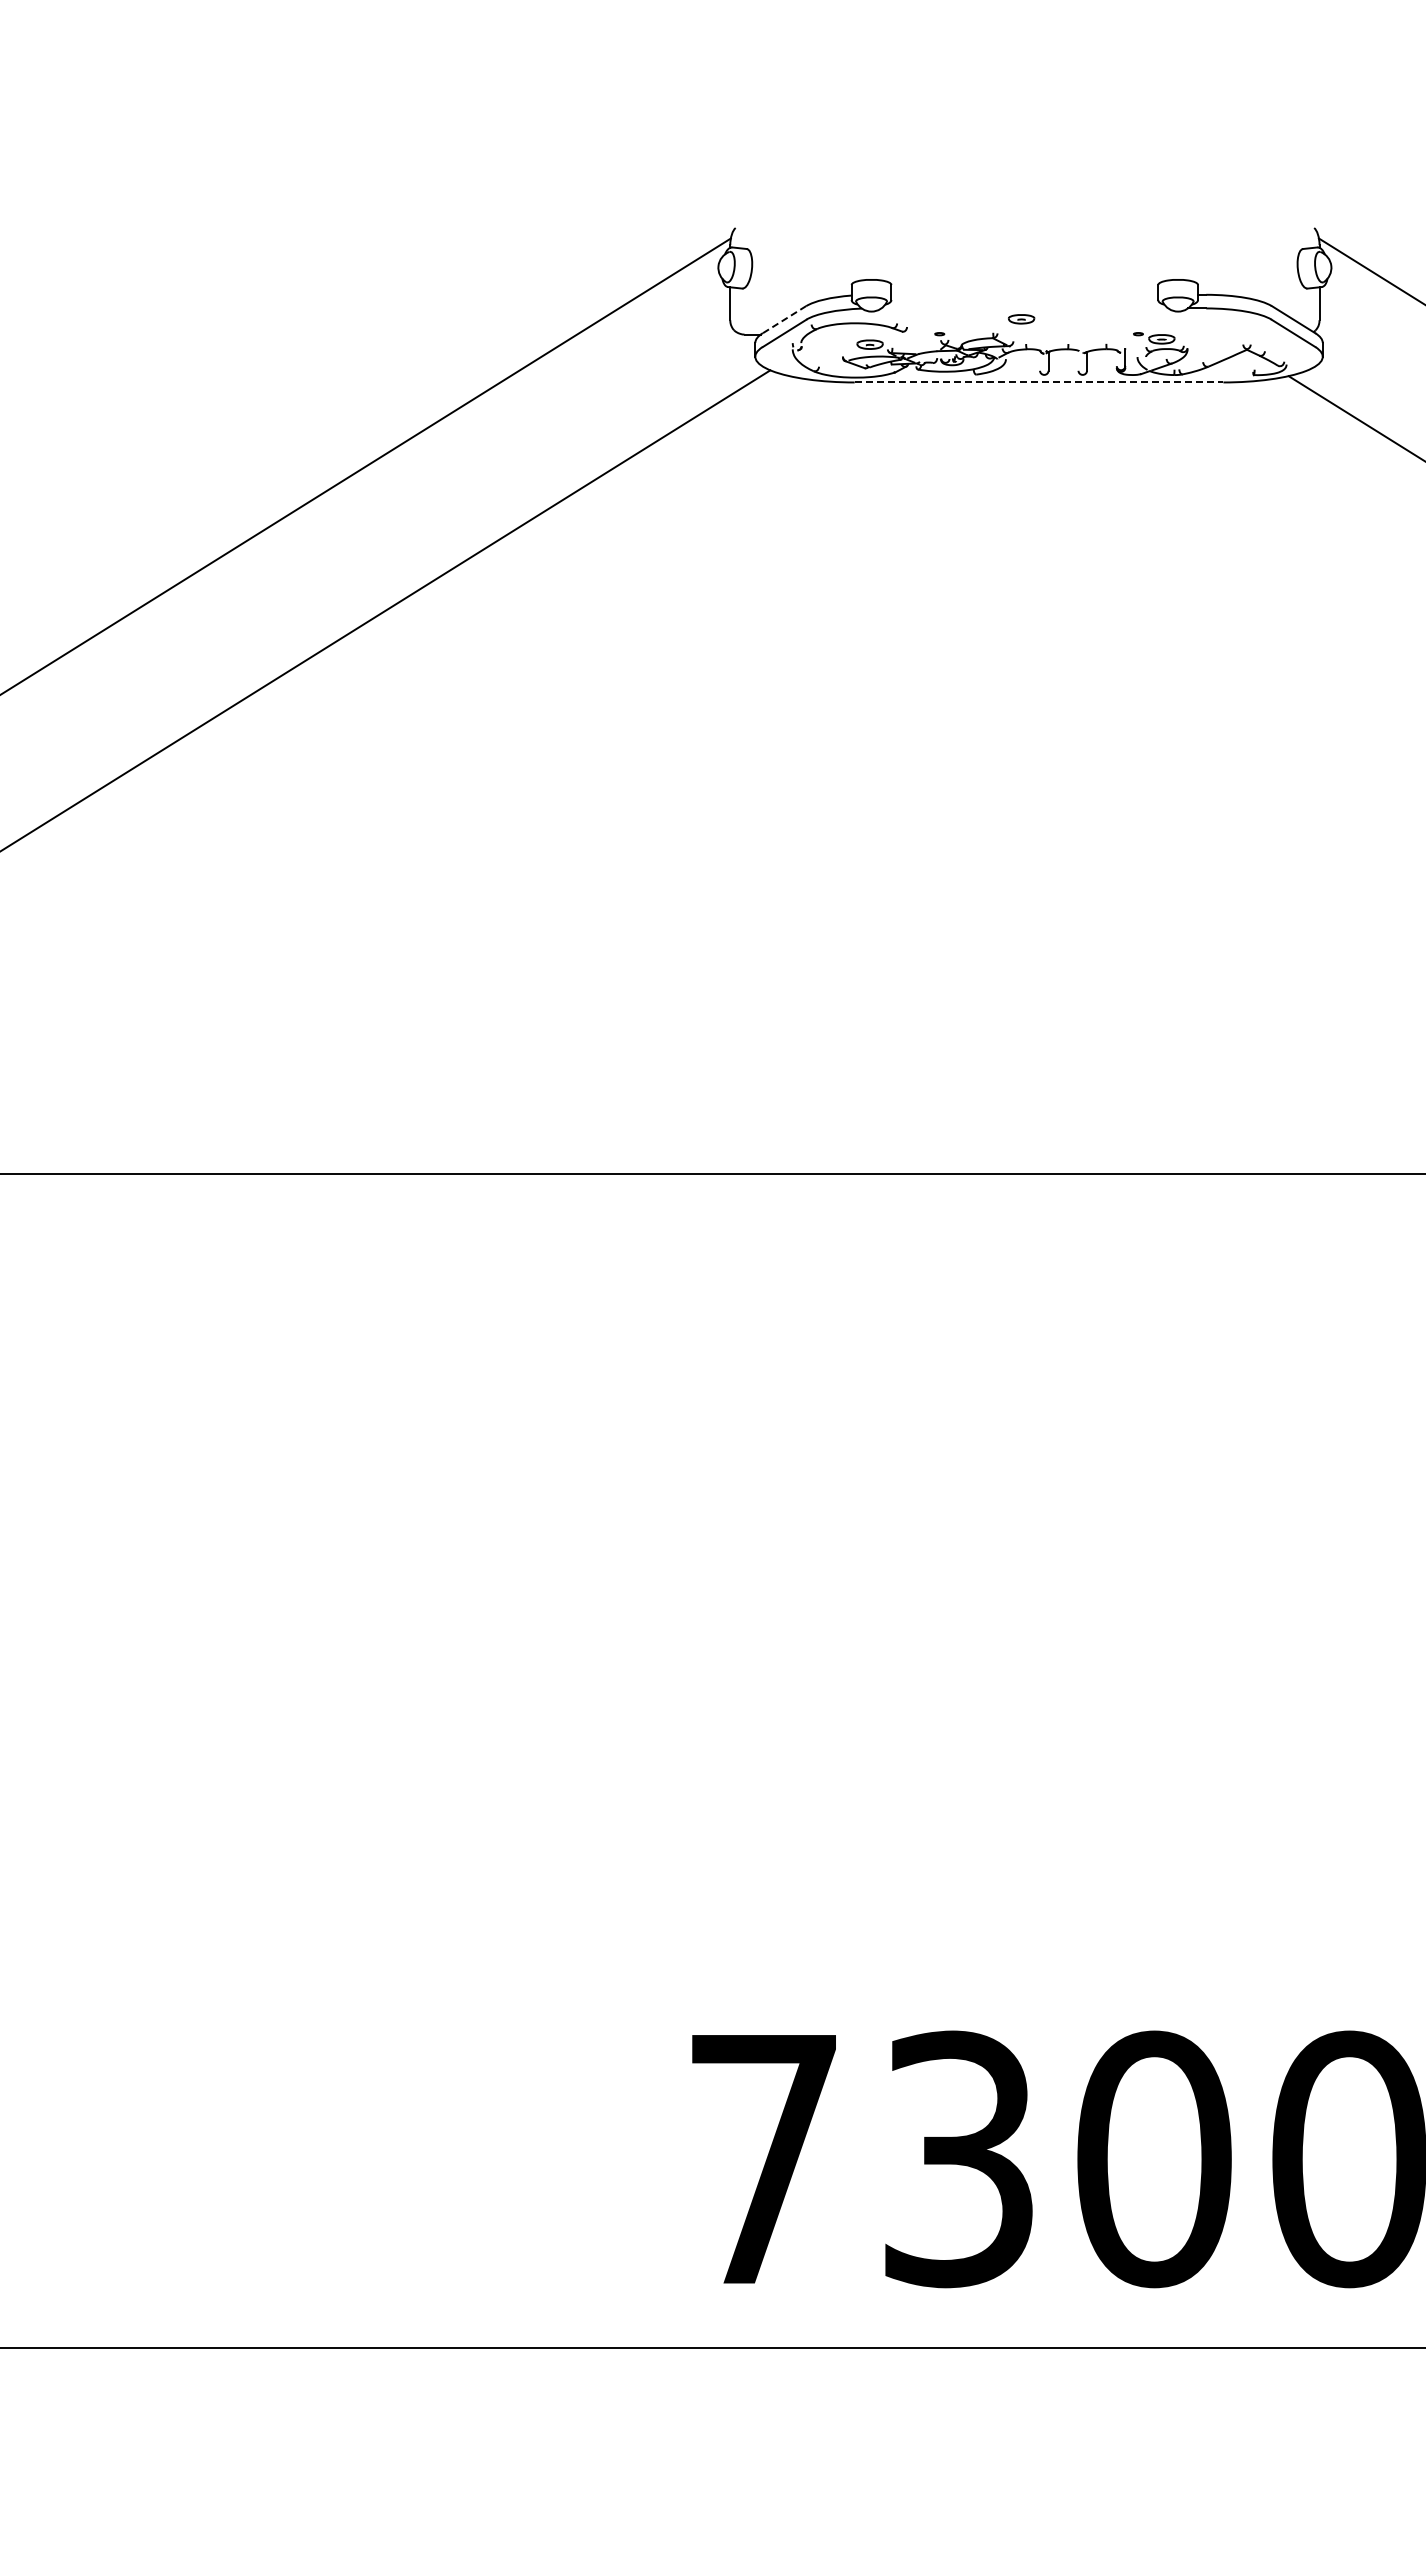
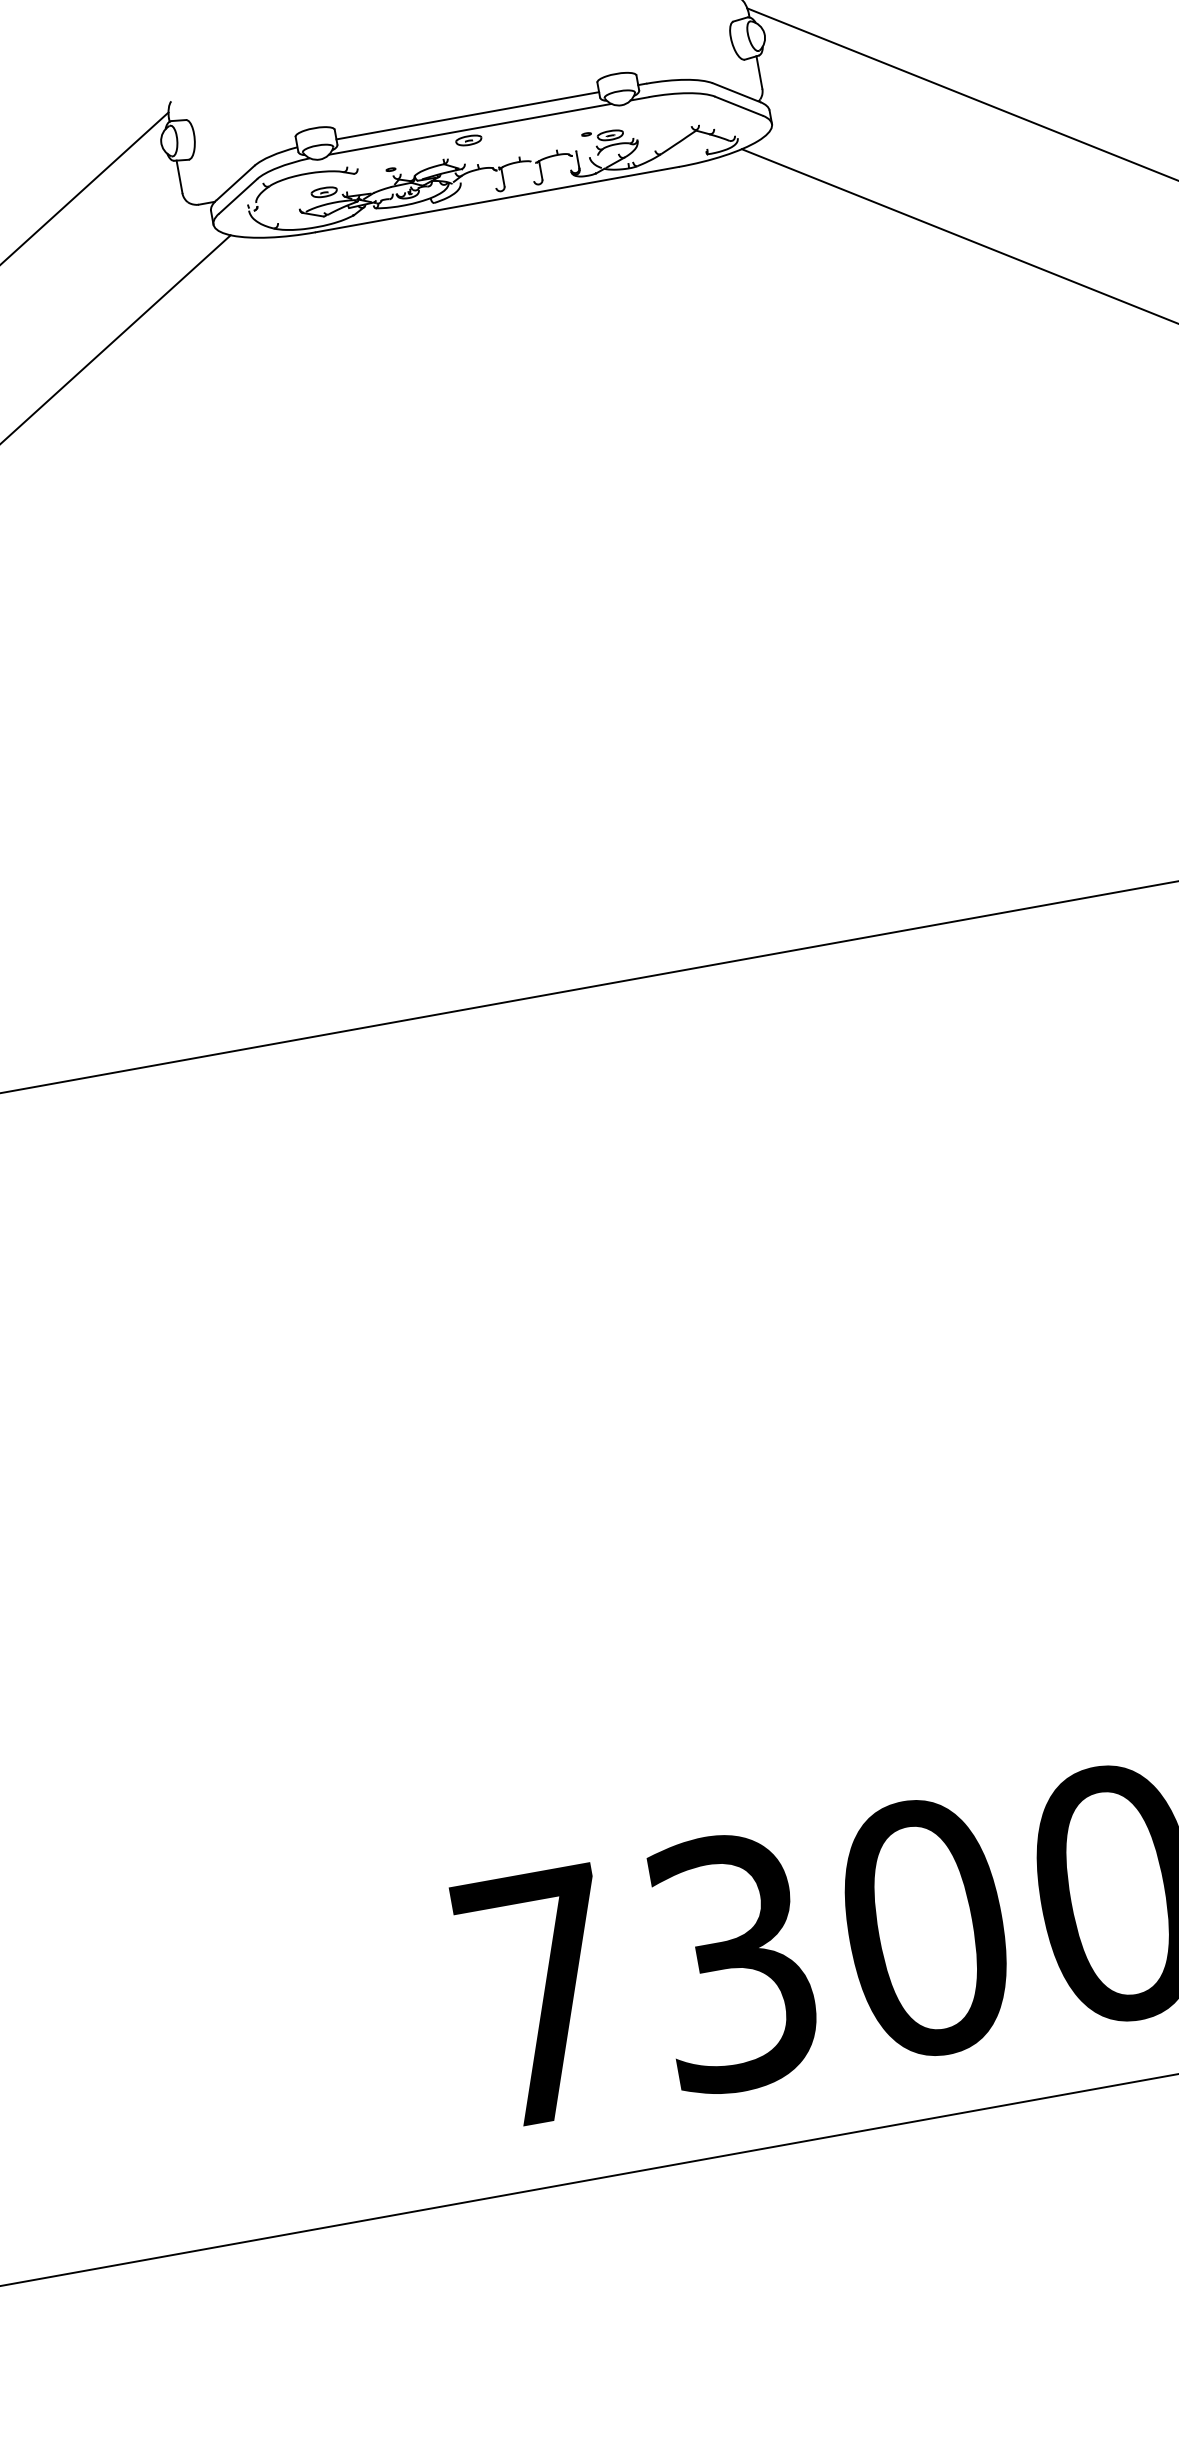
line: (1024, 294) -> (467, 115), added
line: (1024, 308) -> (469, 129), added
line: (784, 319) -> (235, 182), dashed -> solid
line: (1039, 382) -> (497, 199), dashed -> solid

